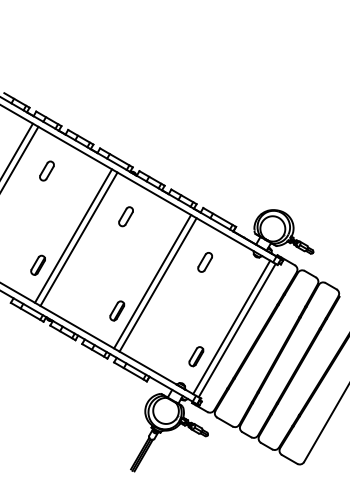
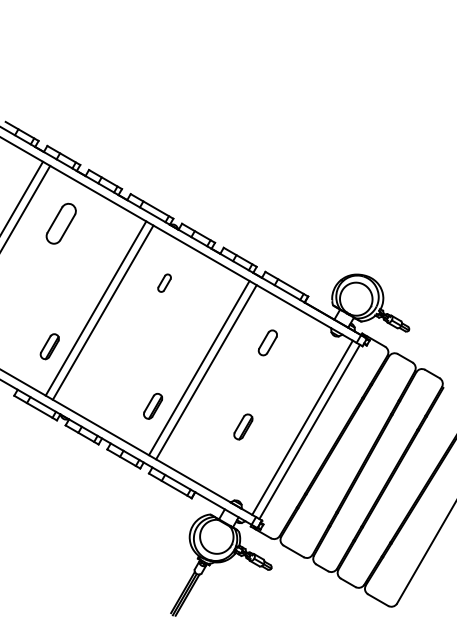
part: (47, 170) -> (61, 223), size x1.6
part: (125, 216) -> (164, 282), size x0.7
part: (196, 356) -> (243, 426), moved

